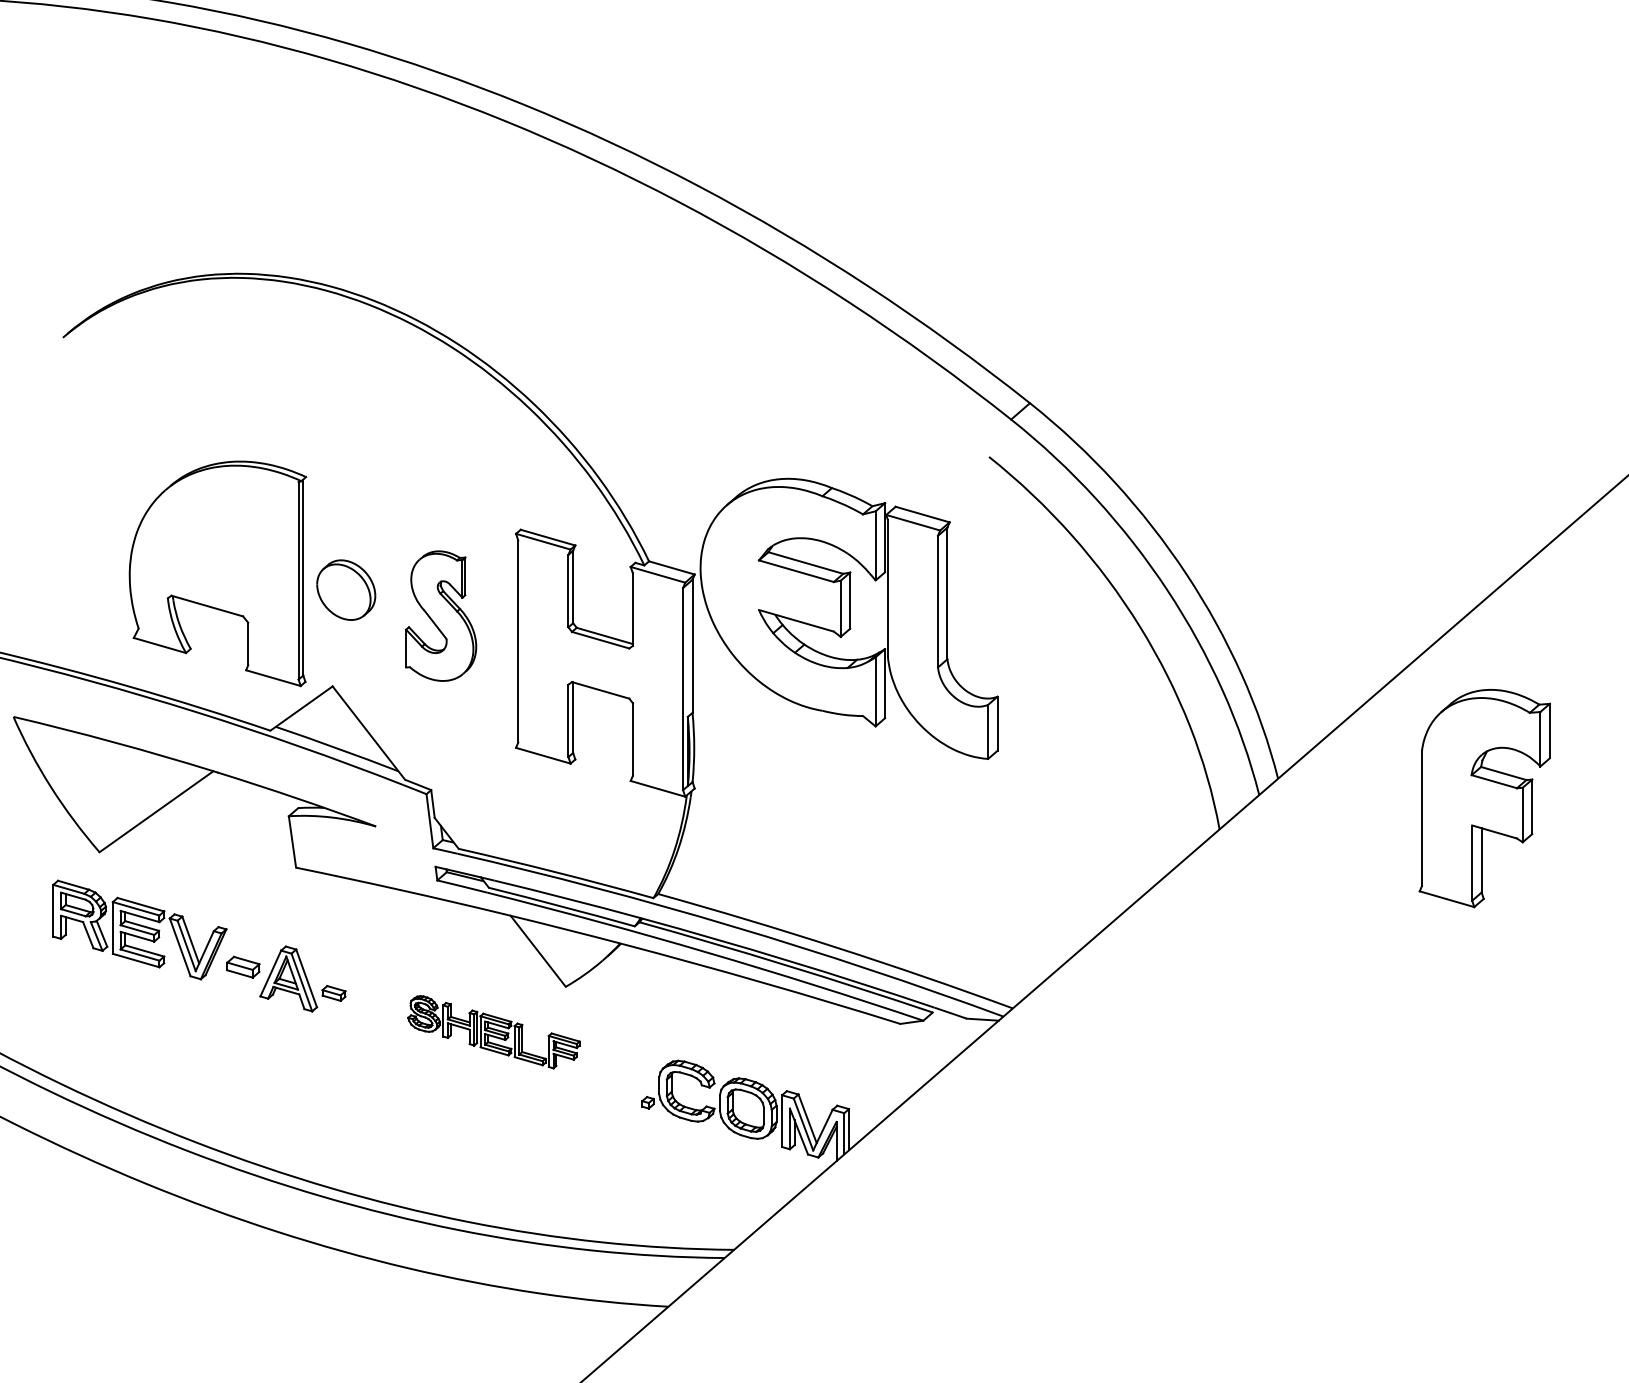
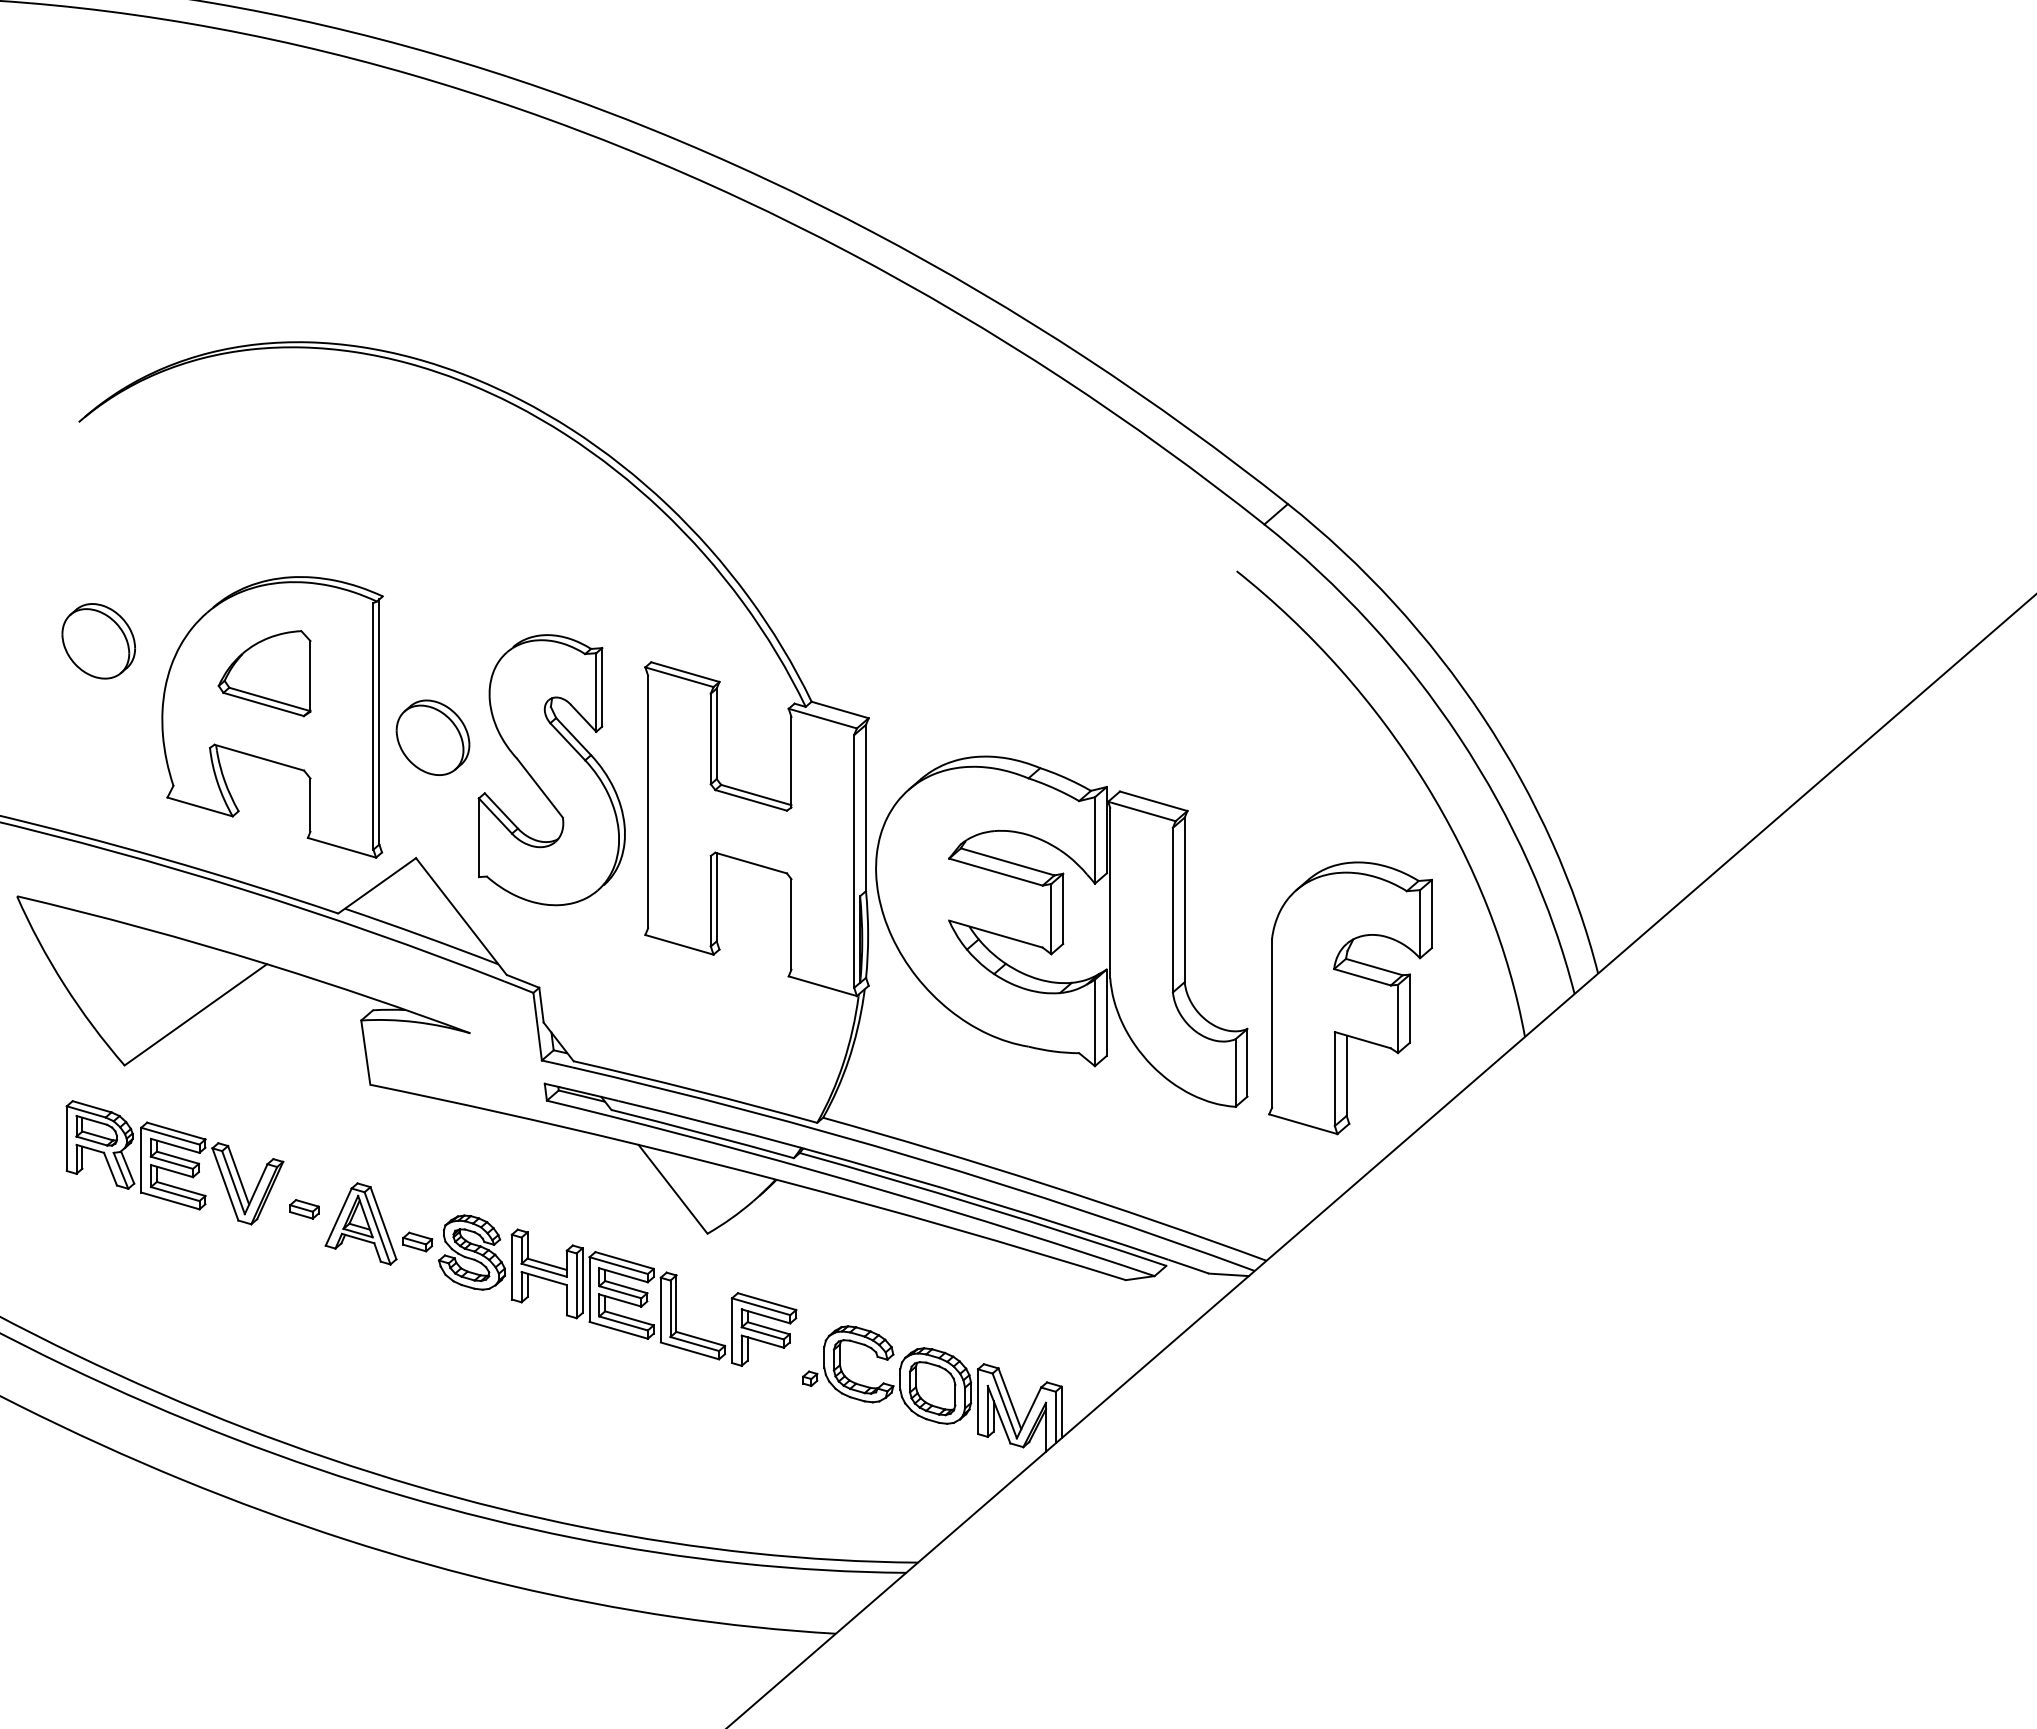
part: (78, 513) -> (98, 641), added
part: (211, 538) -> (264, 673), added
part: (440, 616) -> (551, 770), size x1.67
part: (848, 618) -> (1061, 931), moved
part: (1484, 798) -> (1350, 998), moved
part: (243, 967) -> (304, 1209), size x0.71
part: (493, 1032) -> (617, 1290), size x1.67

